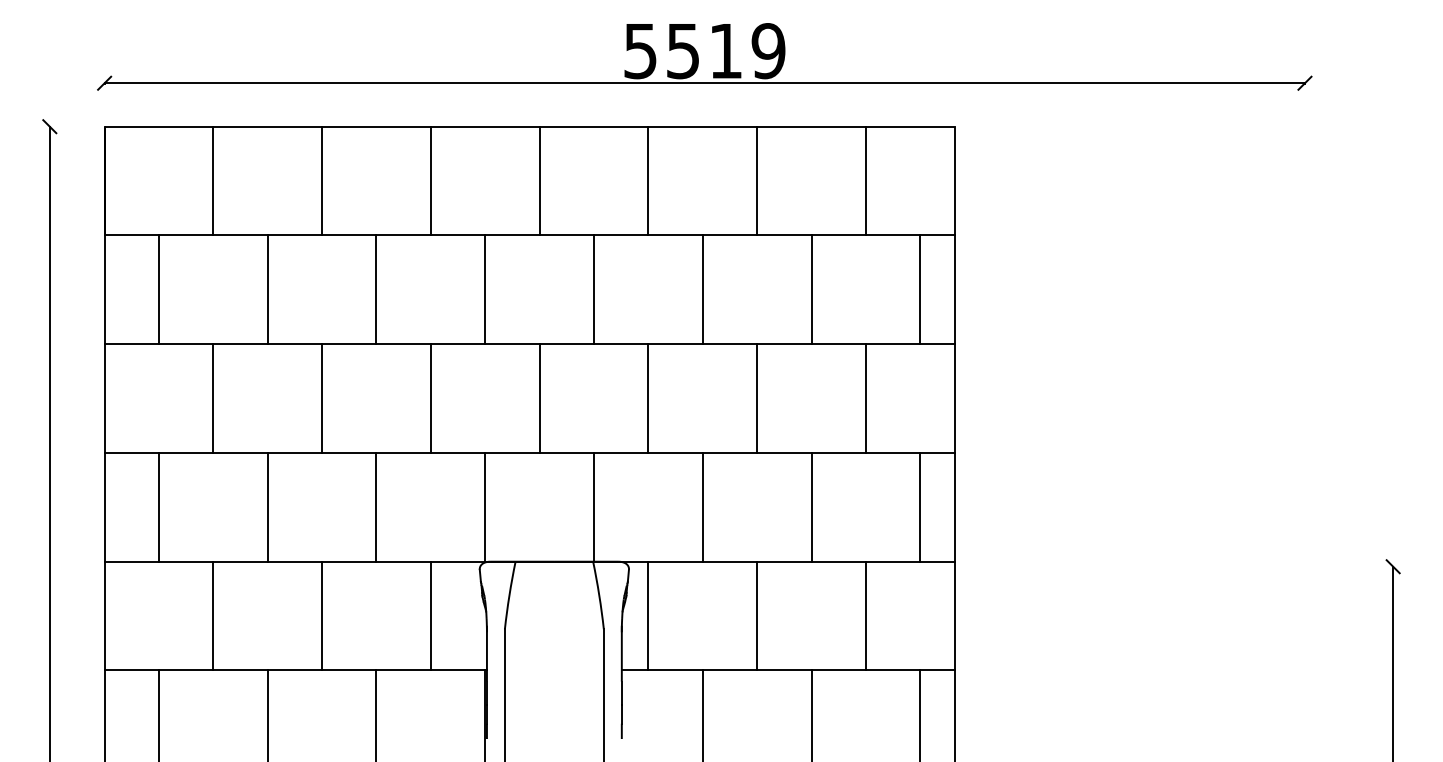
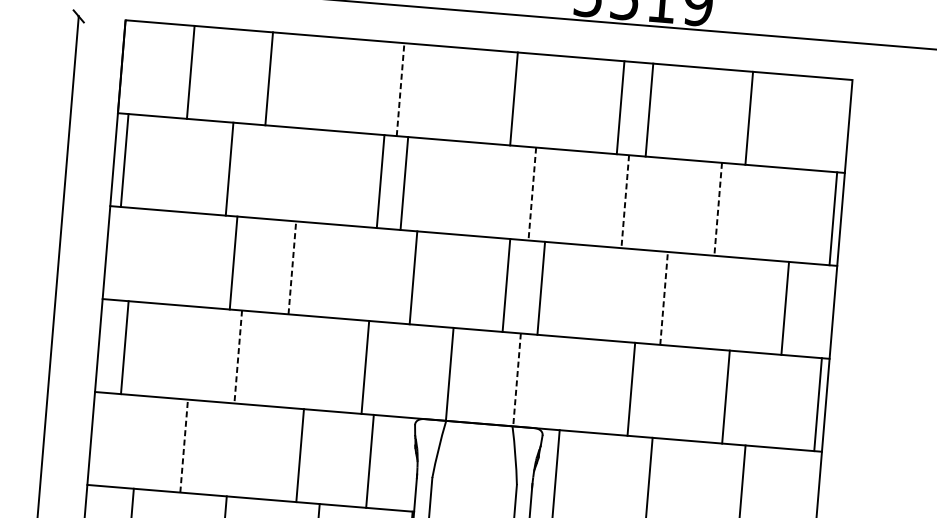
line: (213, 180) -> (190, 71), moved
line: (322, 180) -> (269, 78), moved
line: (430, 180) -> (400, 89), solid -> dashed
line: (539, 180) -> (513, 98), moved
line: (648, 180) -> (620, 107), moved
line: (757, 180) -> (649, 109), moved
line: (865, 180) -> (748, 117), moved
line: (158, 289) -> (124, 160), moved
line: (267, 289) -> (229, 168), moved
line: (376, 289) -> (380, 181), moved
line: (485, 289) -> (404, 183), moved
line: (920, 289) -> (833, 218), moved
line: (594, 290) -> (532, 194), solid -> dashed
line: (702, 290) -> (624, 202), solid -> dashed
line: (811, 290) -> (718, 209), solid -> dashed
line: (213, 398) -> (233, 262), moved
line: (322, 398) -> (292, 267), solid -> dashed
line: (430, 398) -> (413, 277), moved
line: (539, 398) -> (506, 285), moved
line: (648, 398) -> (541, 288), moved
line: (757, 398) -> (664, 298), solid -> dashed
line: (865, 398) -> (784, 308), moved
line: (158, 506) -> (124, 346), moved
line: (376, 506) -> (365, 366), moved
line: (485, 506) -> (450, 373), moved
line: (702, 506) -> (631, 388), moved
line: (811, 506) -> (726, 396), moved
line: (920, 506) -> (818, 403), moved
line: (267, 507) -> (238, 357), solid -> dashed
line: (594, 507) -> (517, 380), solid -> dashed
line: (213, 615) -> (184, 445), solid -> dashed
line: (322, 615) -> (300, 455), moved

